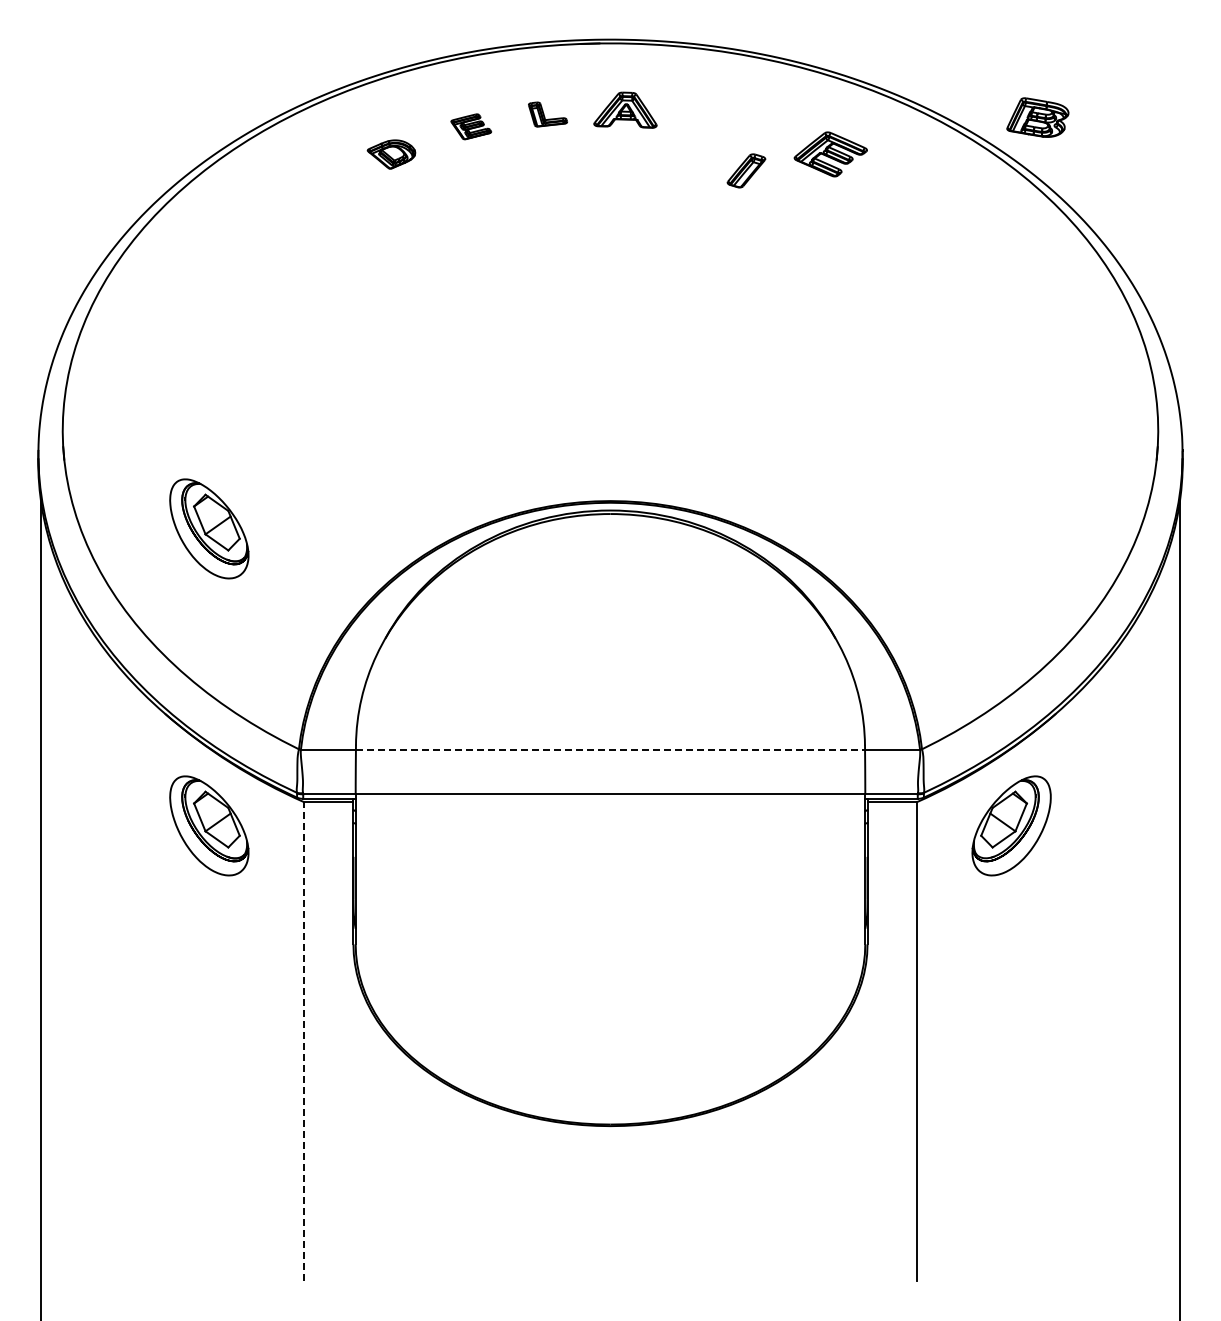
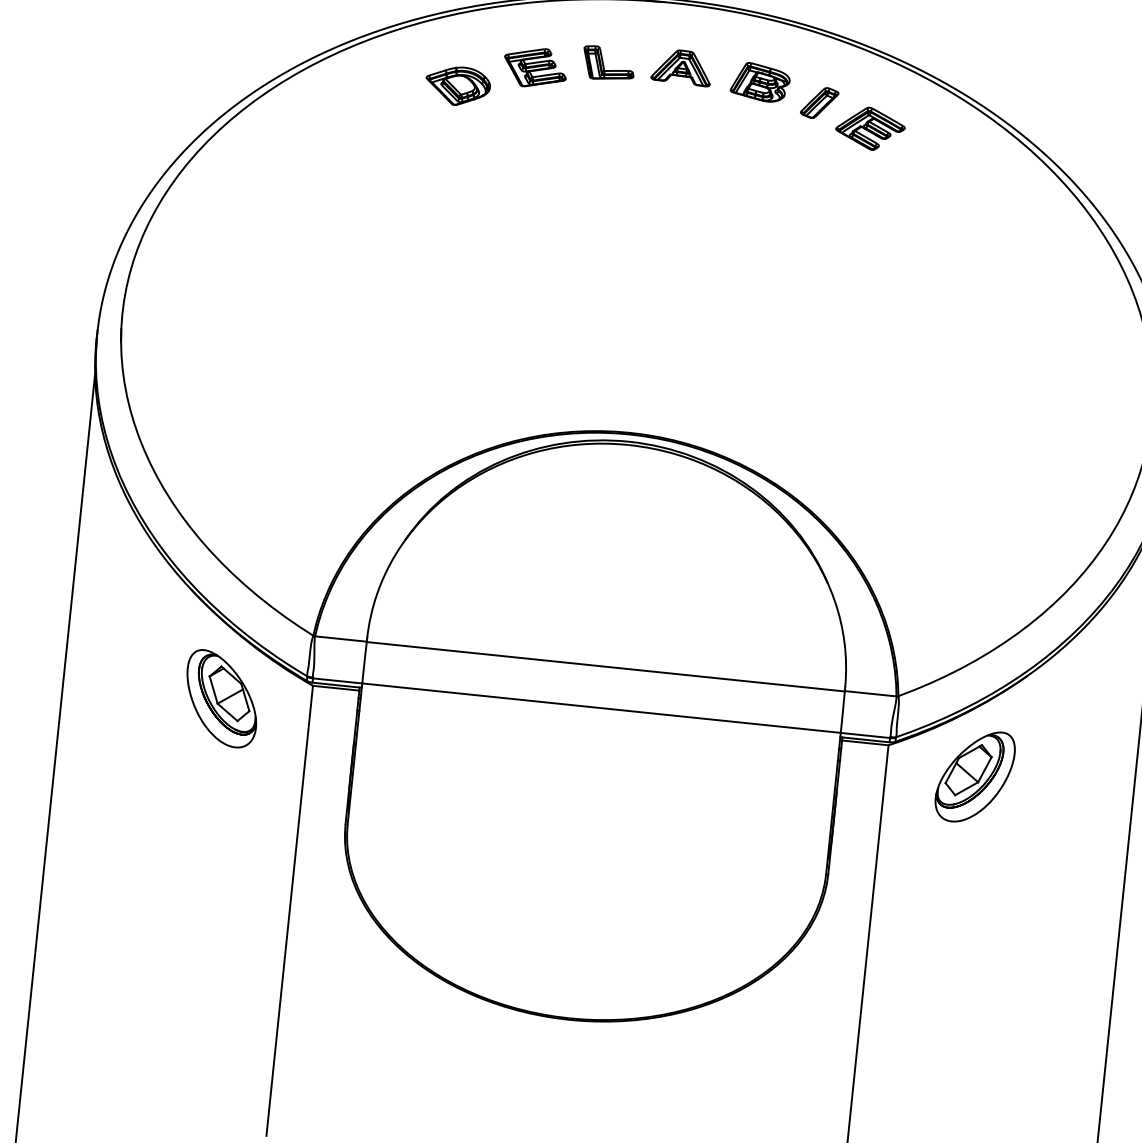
part: (547, 114) -> (608, 63), size x1.43
part: (1037, 117) -> (760, 82), moved
part: (471, 126) -> (535, 67), size x1.67
part: (391, 154) -> (457, 86), size x1.43
part: (746, 170) -> (819, 102), moved
part: (209, 528) -> (250, 419), removed
line: (610, 750) -> (605, 667), dashed -> solid
line: (304, 1041) -> (290, 910), dashed -> solid

